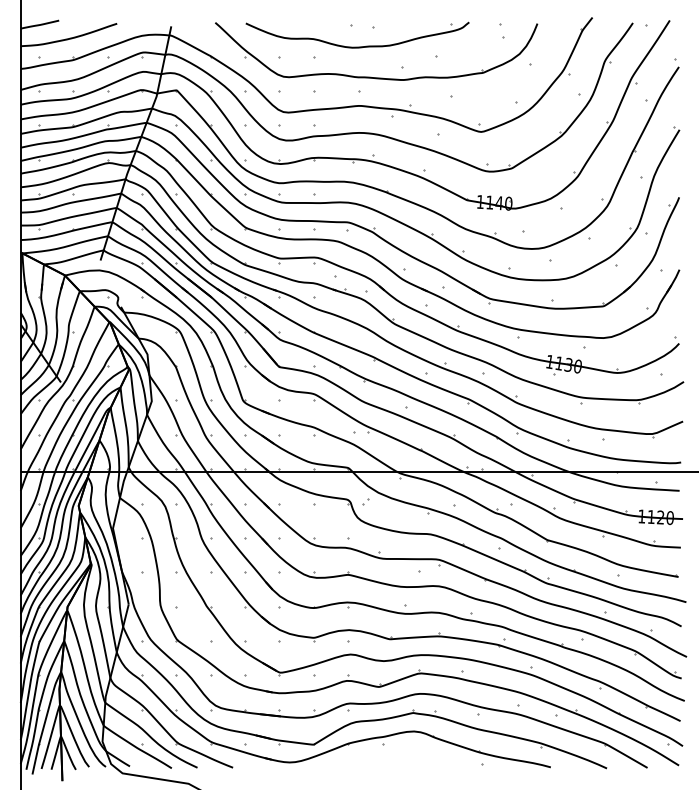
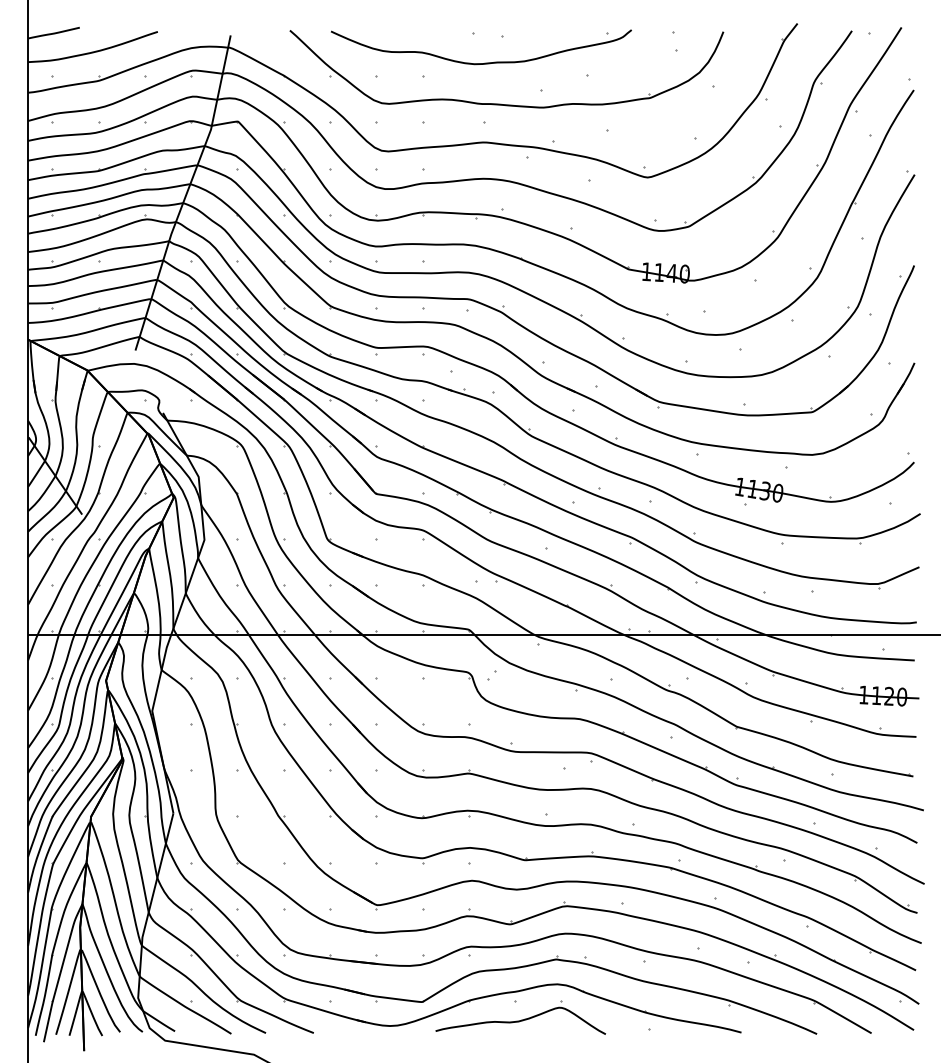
part: (386, 756) -> (520, 1017), added

